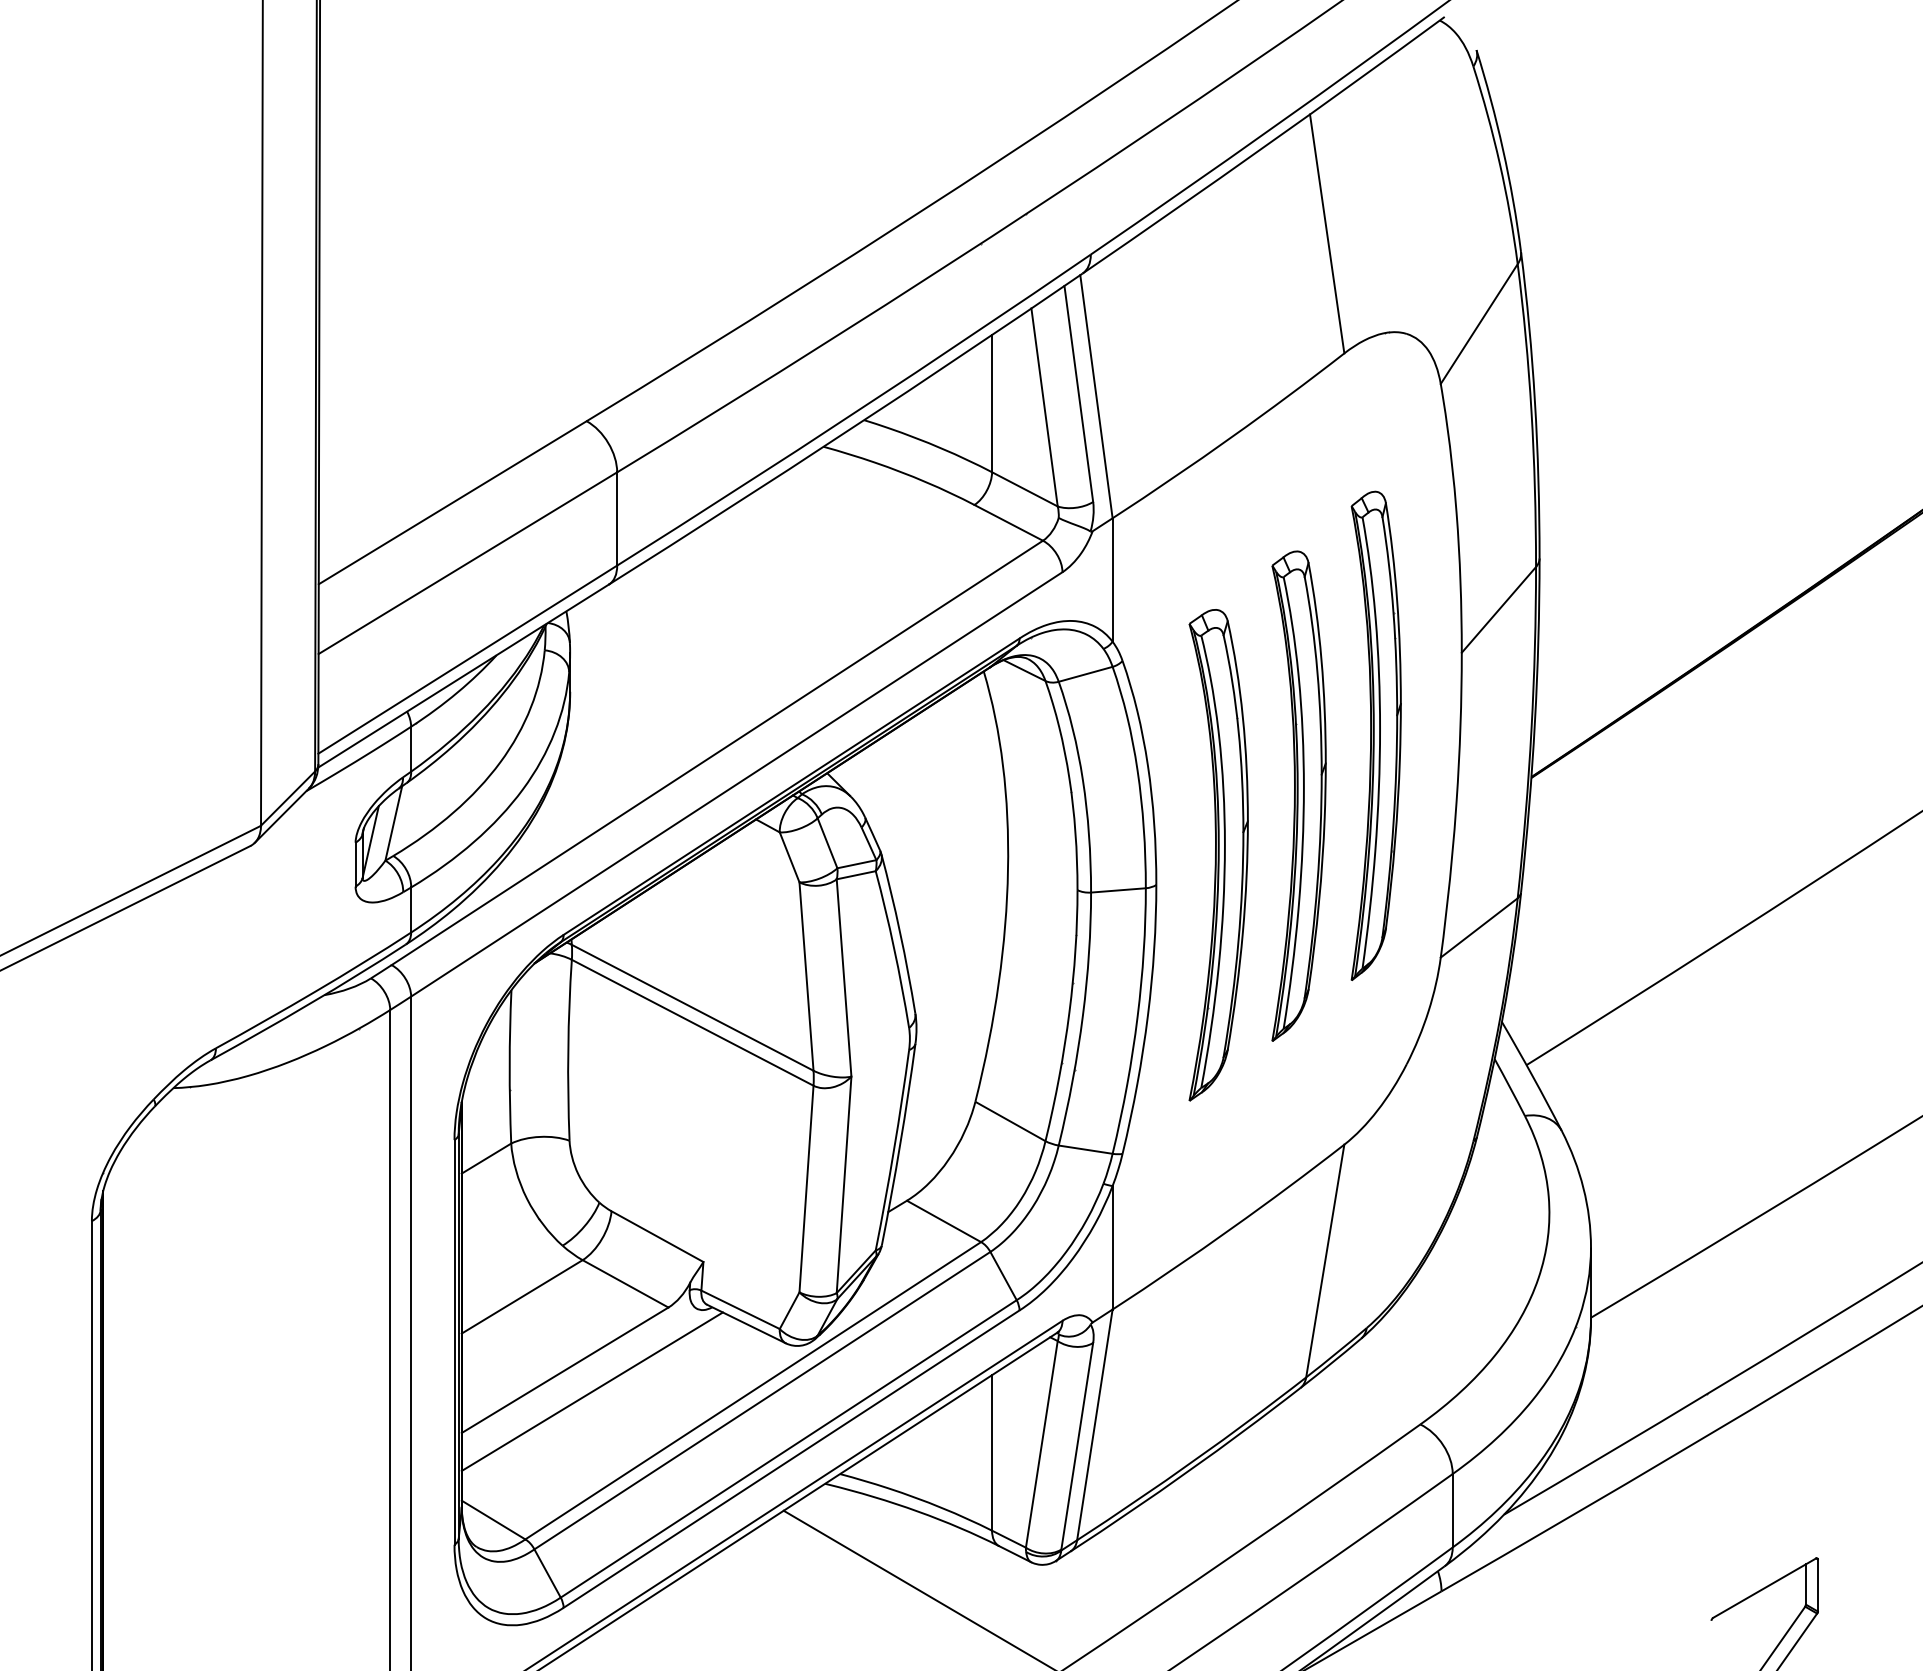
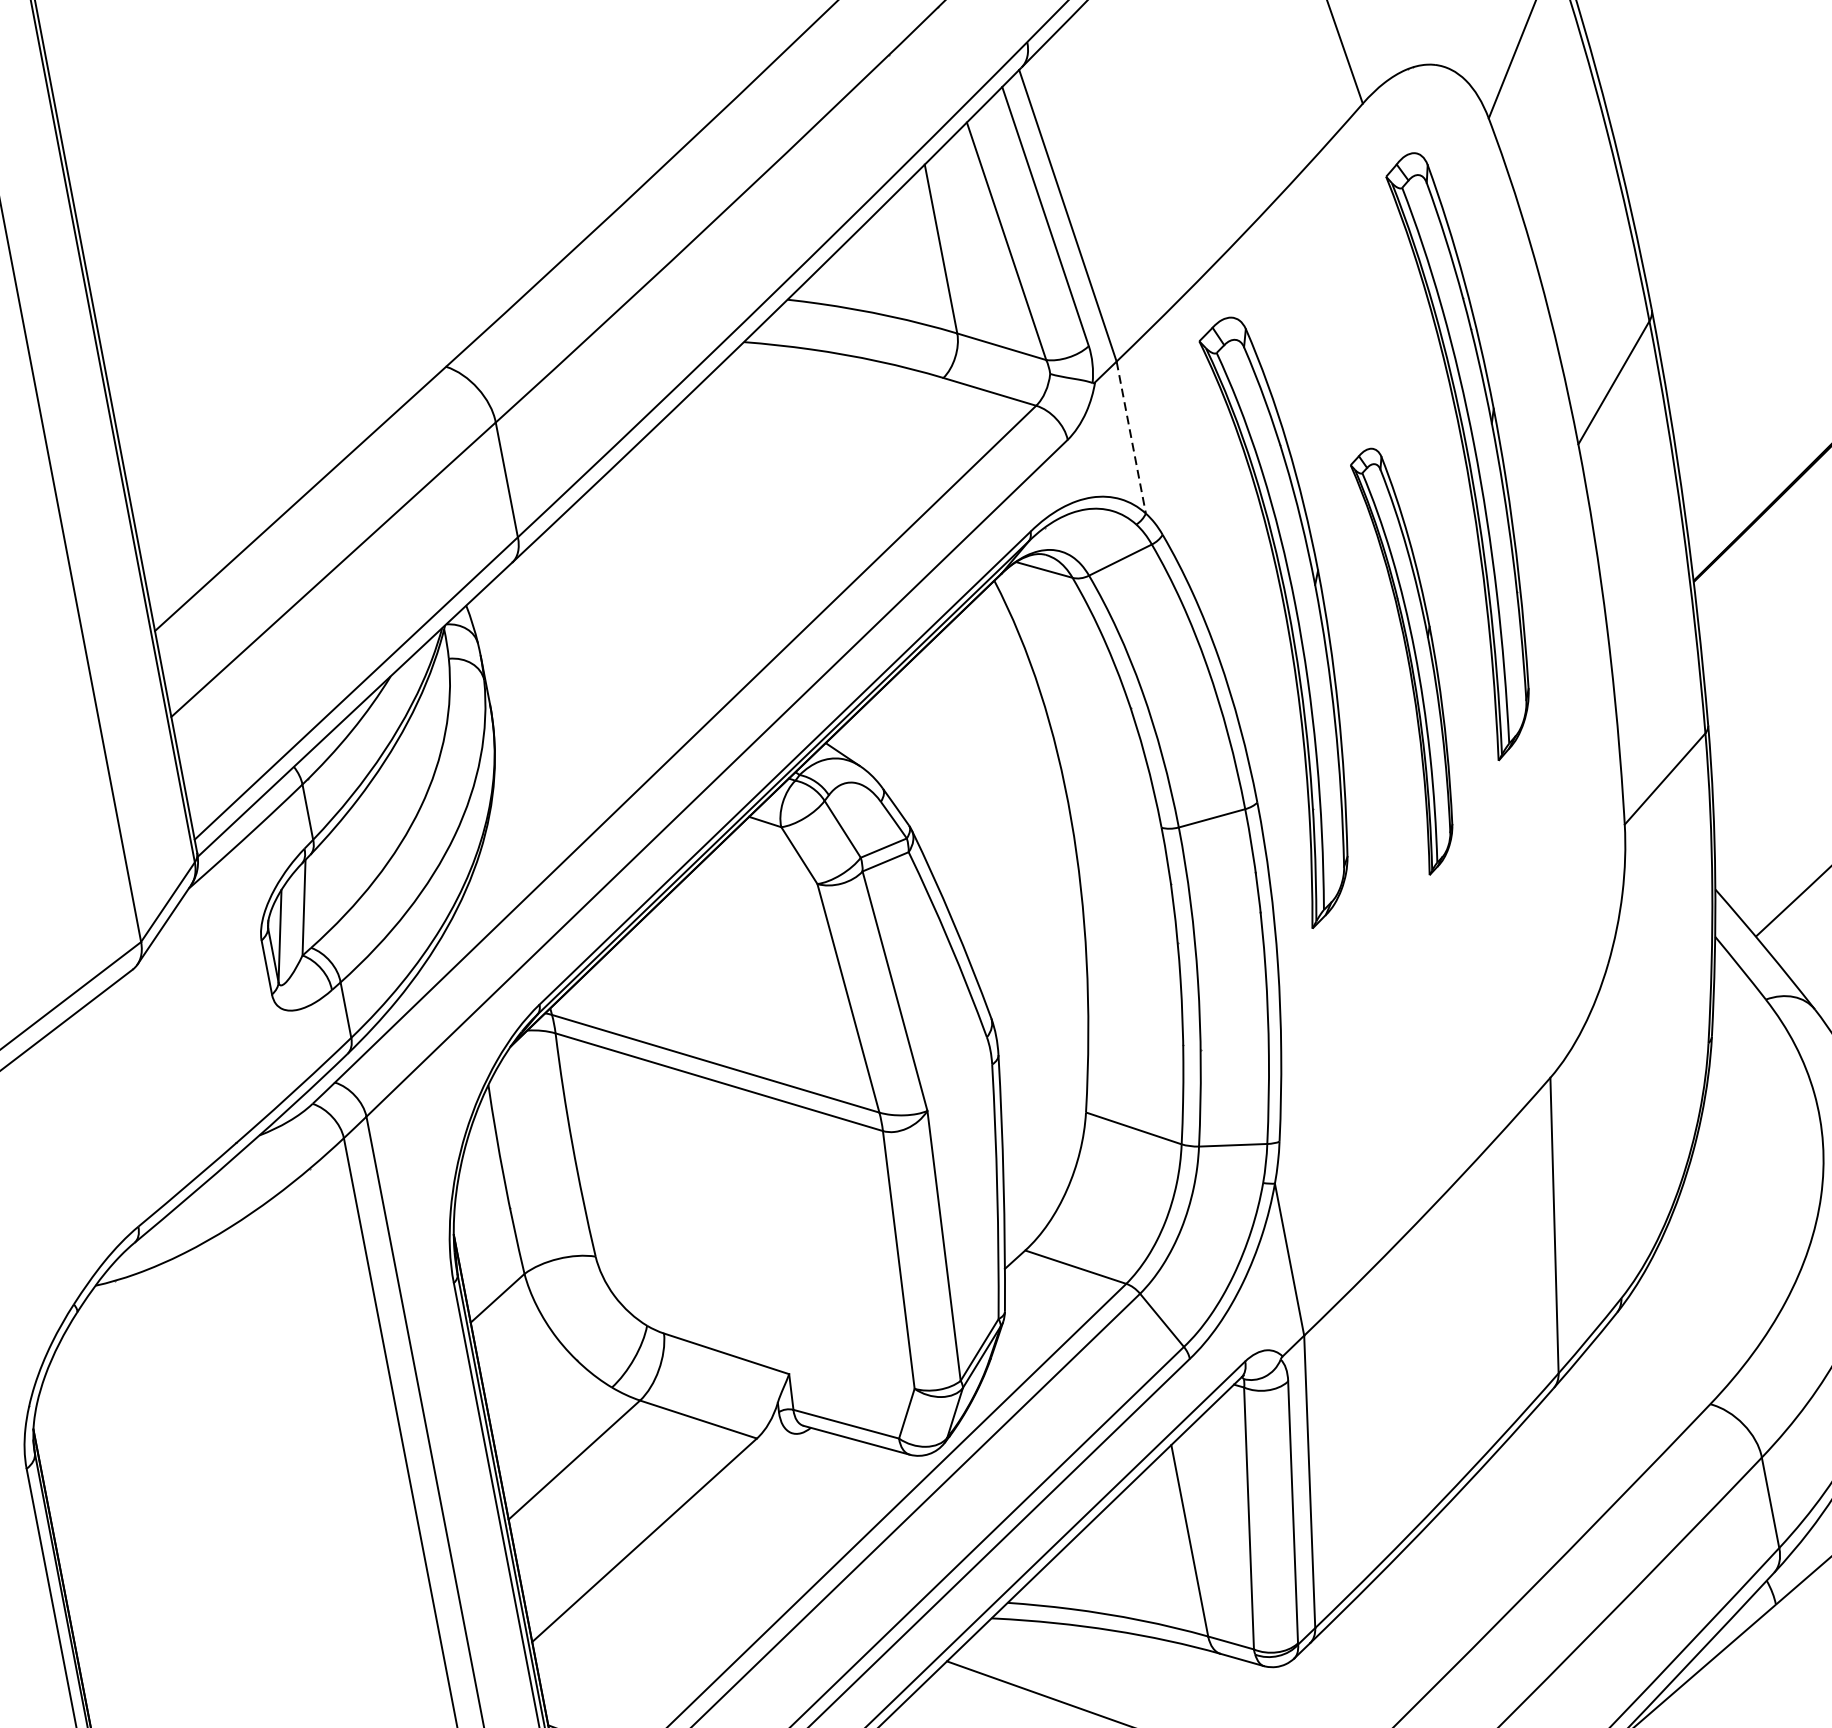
line: (1112, 580) -> (1131, 438), solid -> dashed
part: (1375, 735) -> (1469, 453), moved
part: (1298, 795) -> (1411, 658), size x0.7
part: (1218, 855) -> (1289, 619), moved
line: (591, 1391) -> (682, 1560), removed

